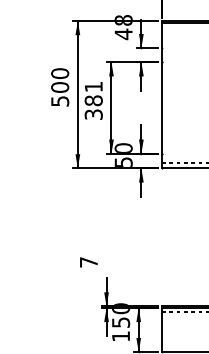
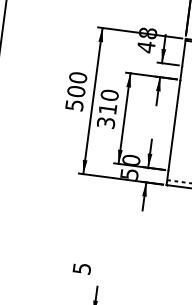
text: (93, 93) -> (108, 101), 381 -> 310
text: (88, 262) -> (81, 268), 7 -> 5

